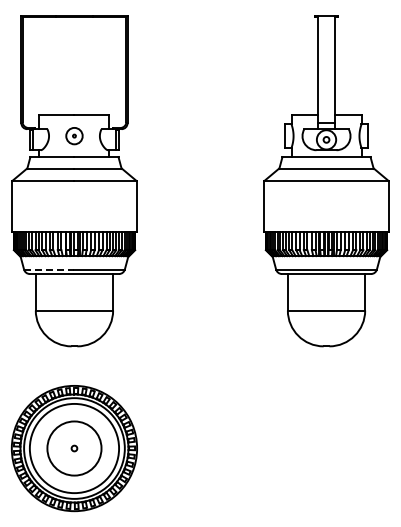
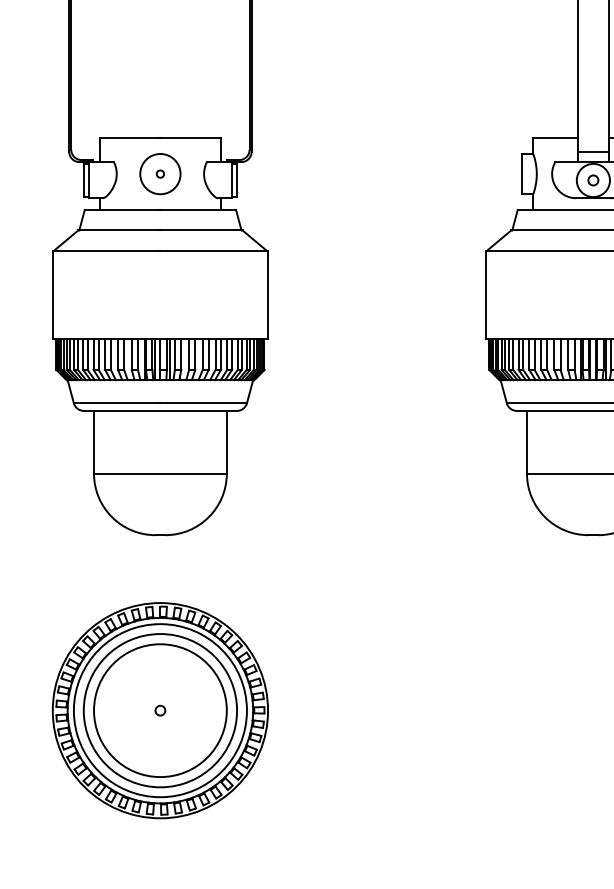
part: (74, 135) -> (160, 172), size x1.43
line: (49, 269) -> (117, 403), dashed -> solid
circle: (74, 448) -> (160, 710), size x1.43

